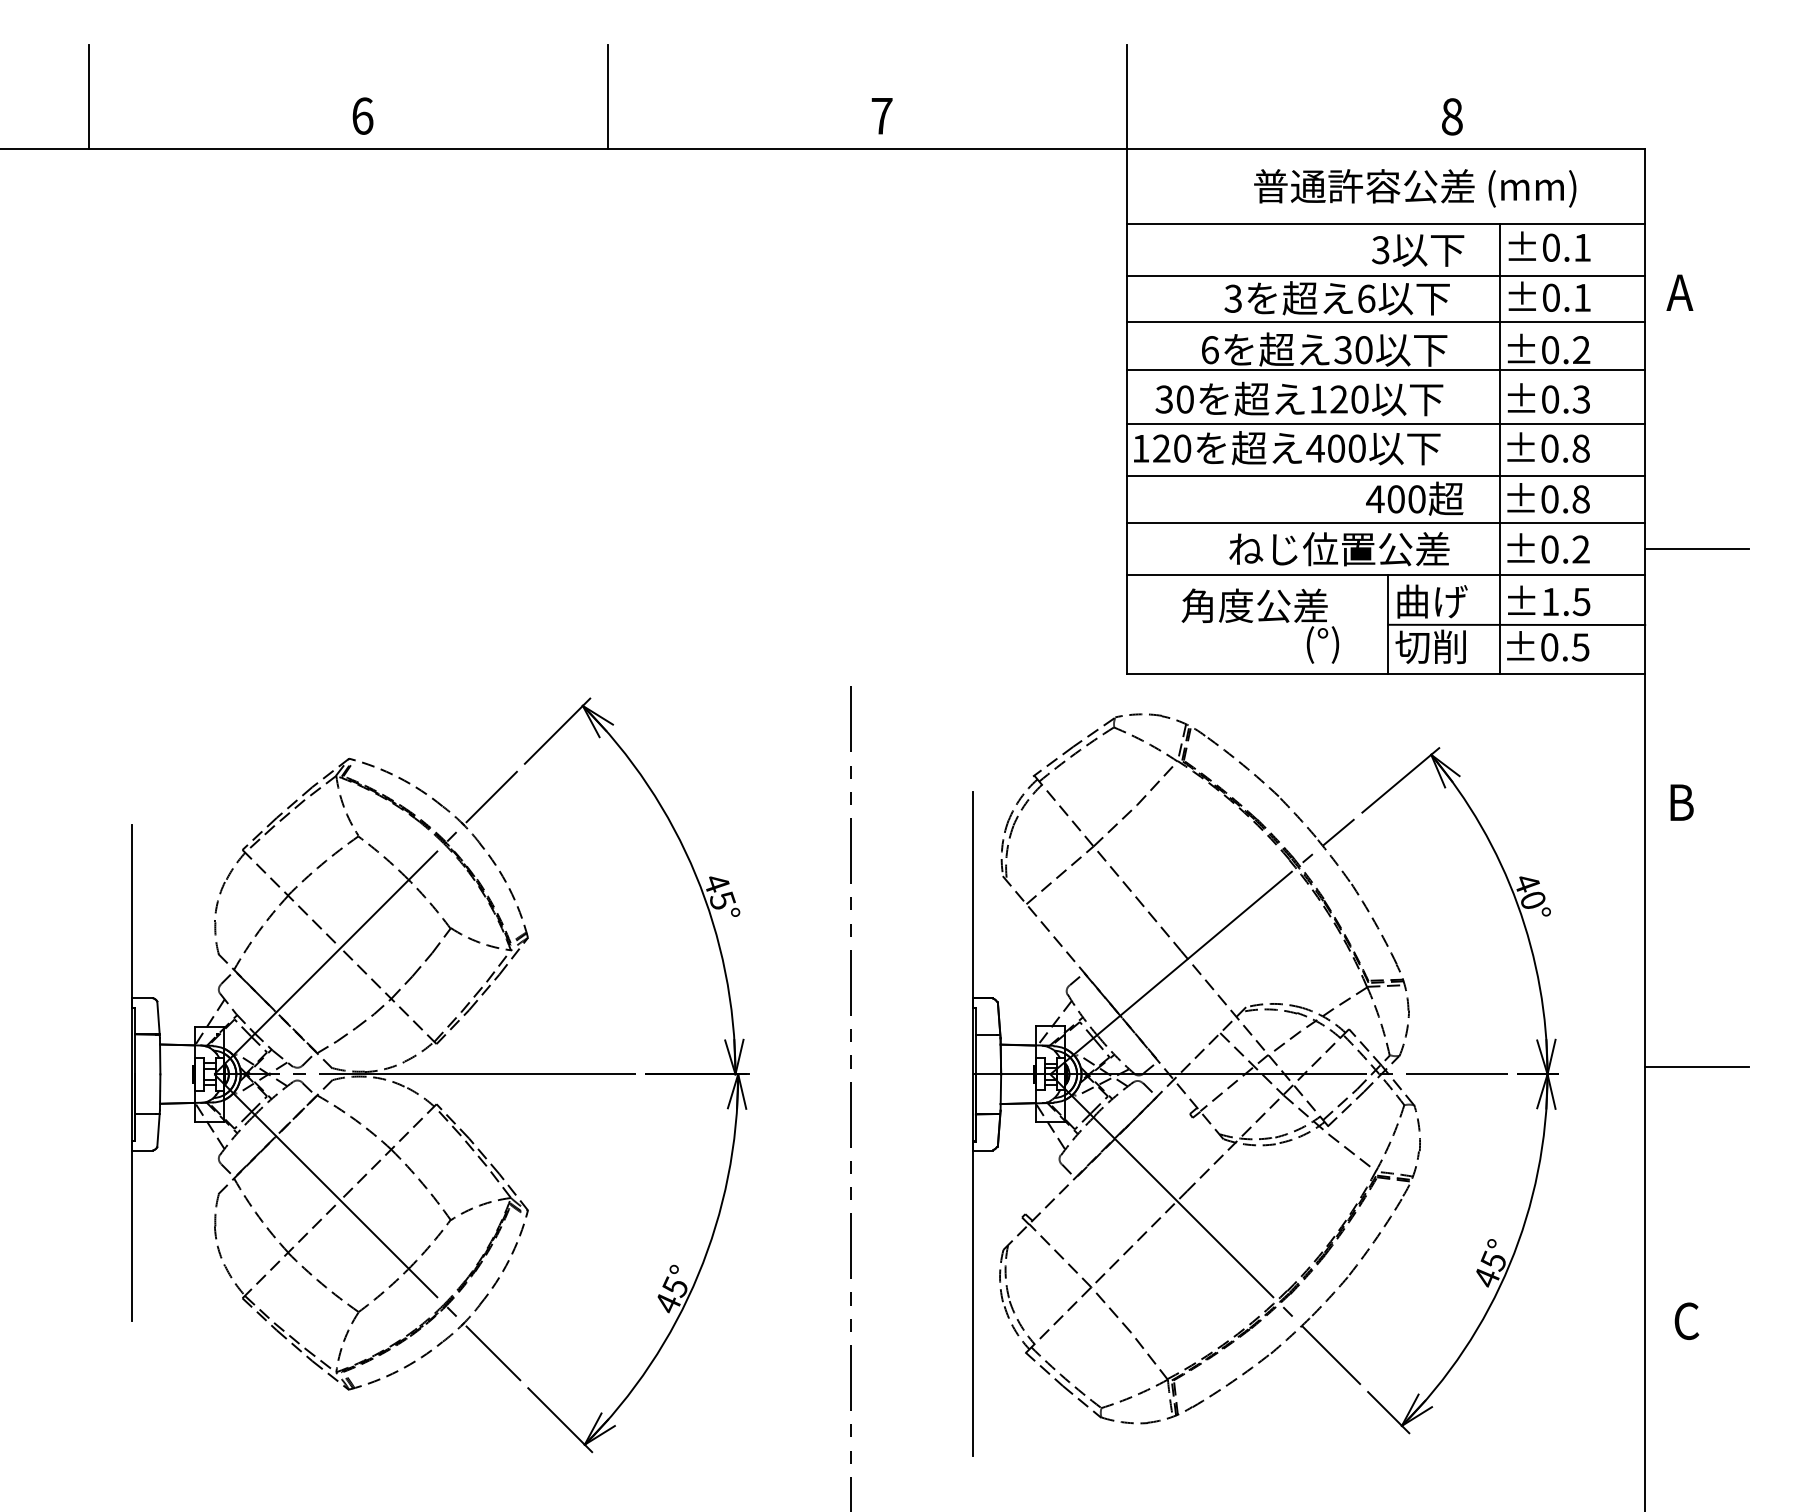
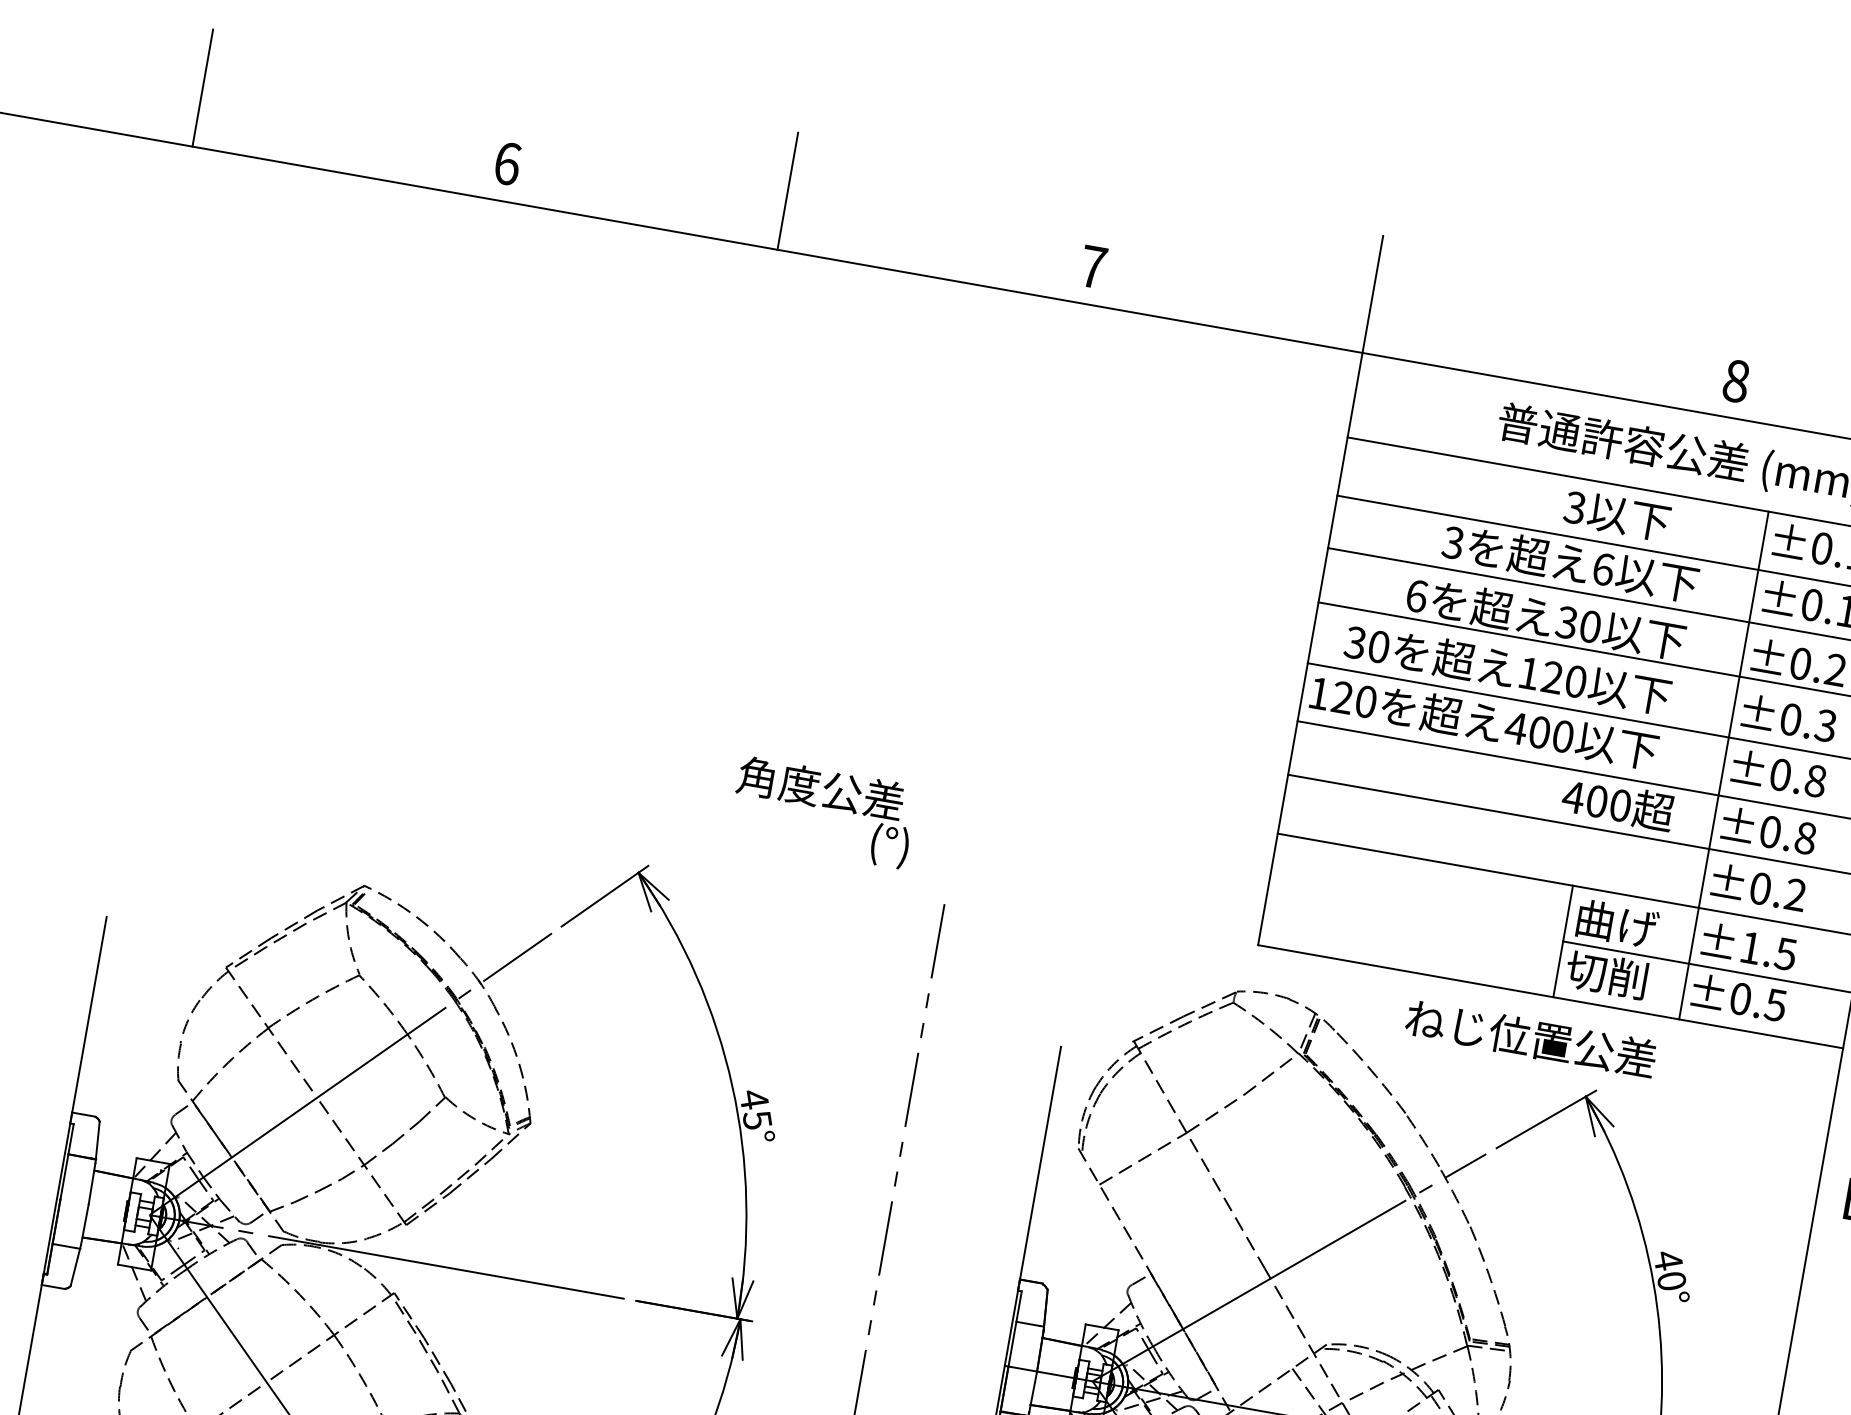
text: (1418, 250) -> (1617, 515), moved
text: (1339, 549) -> (1531, 1038), moved
text: (1260, 625) -> (823, 811), moved

